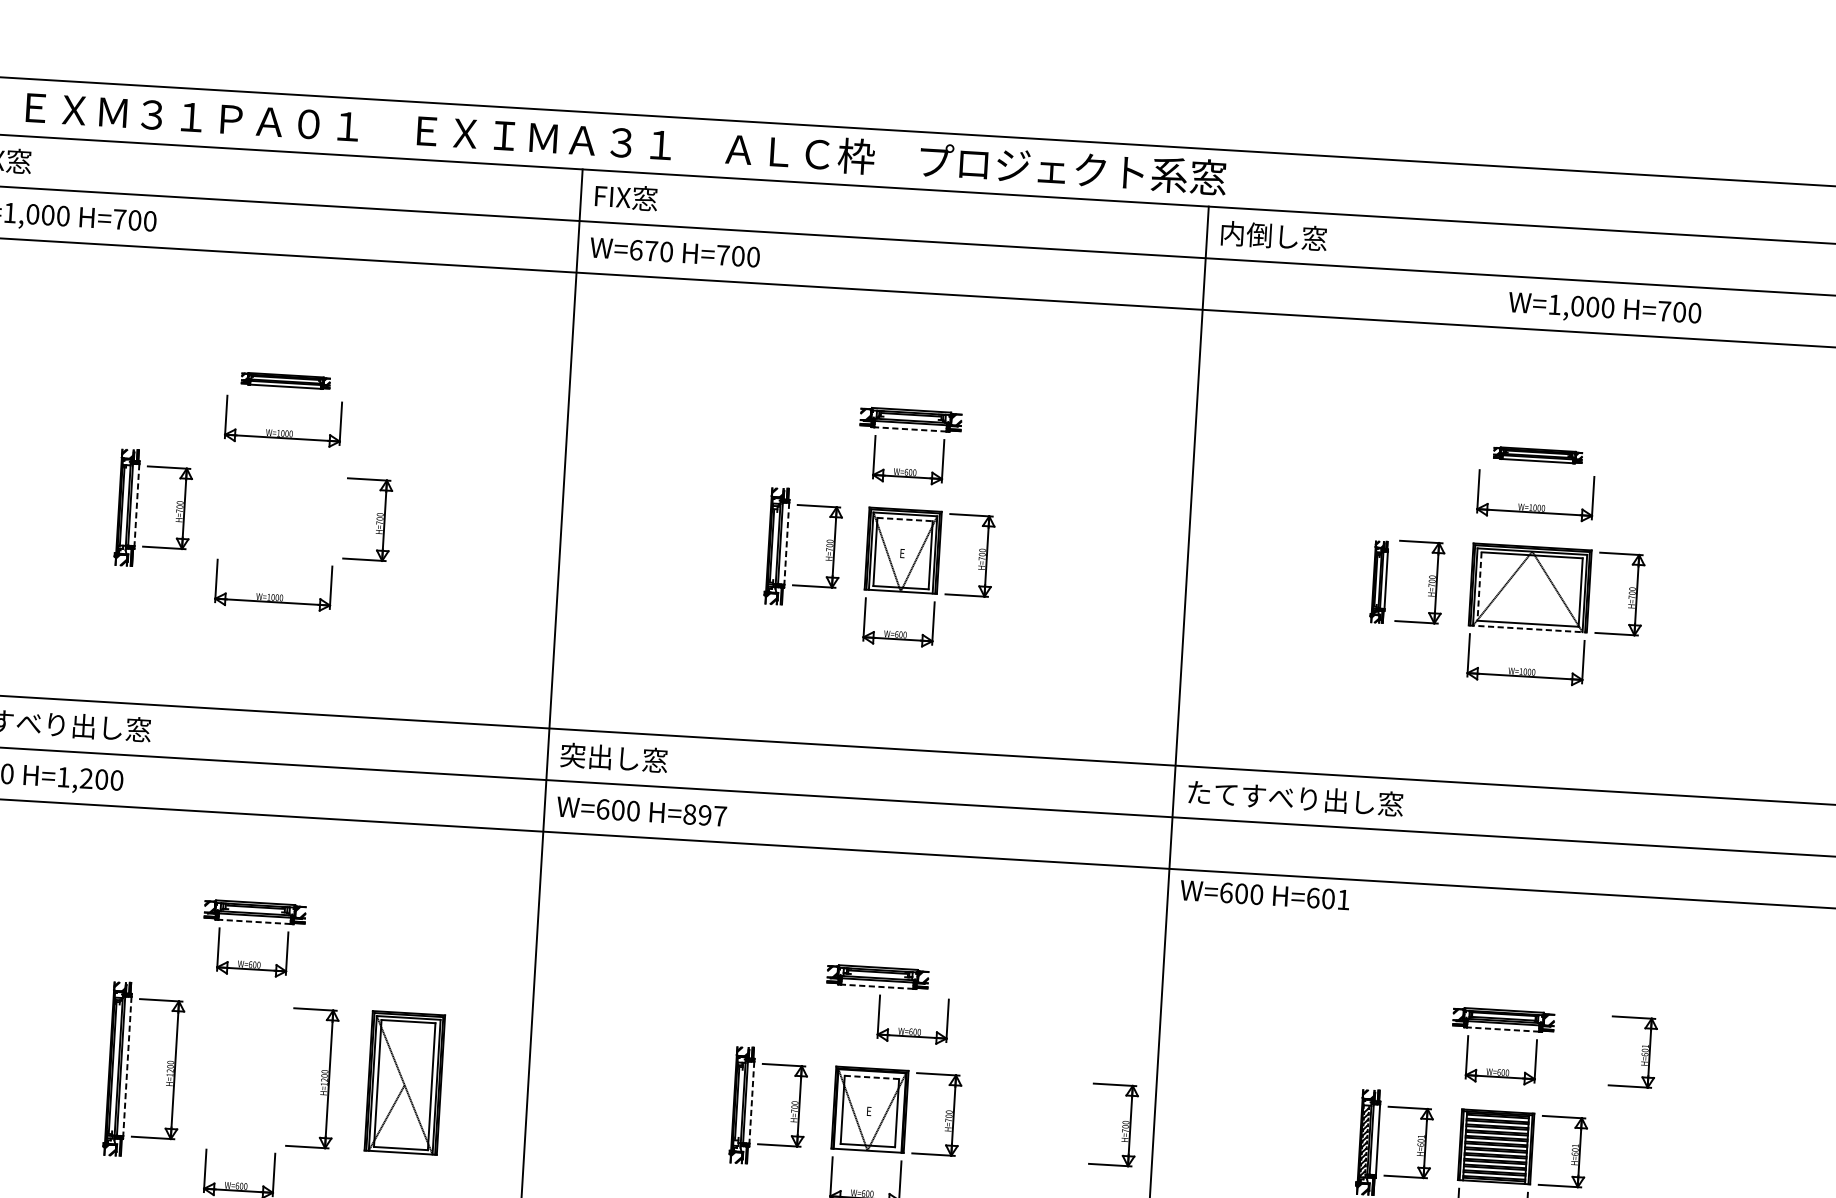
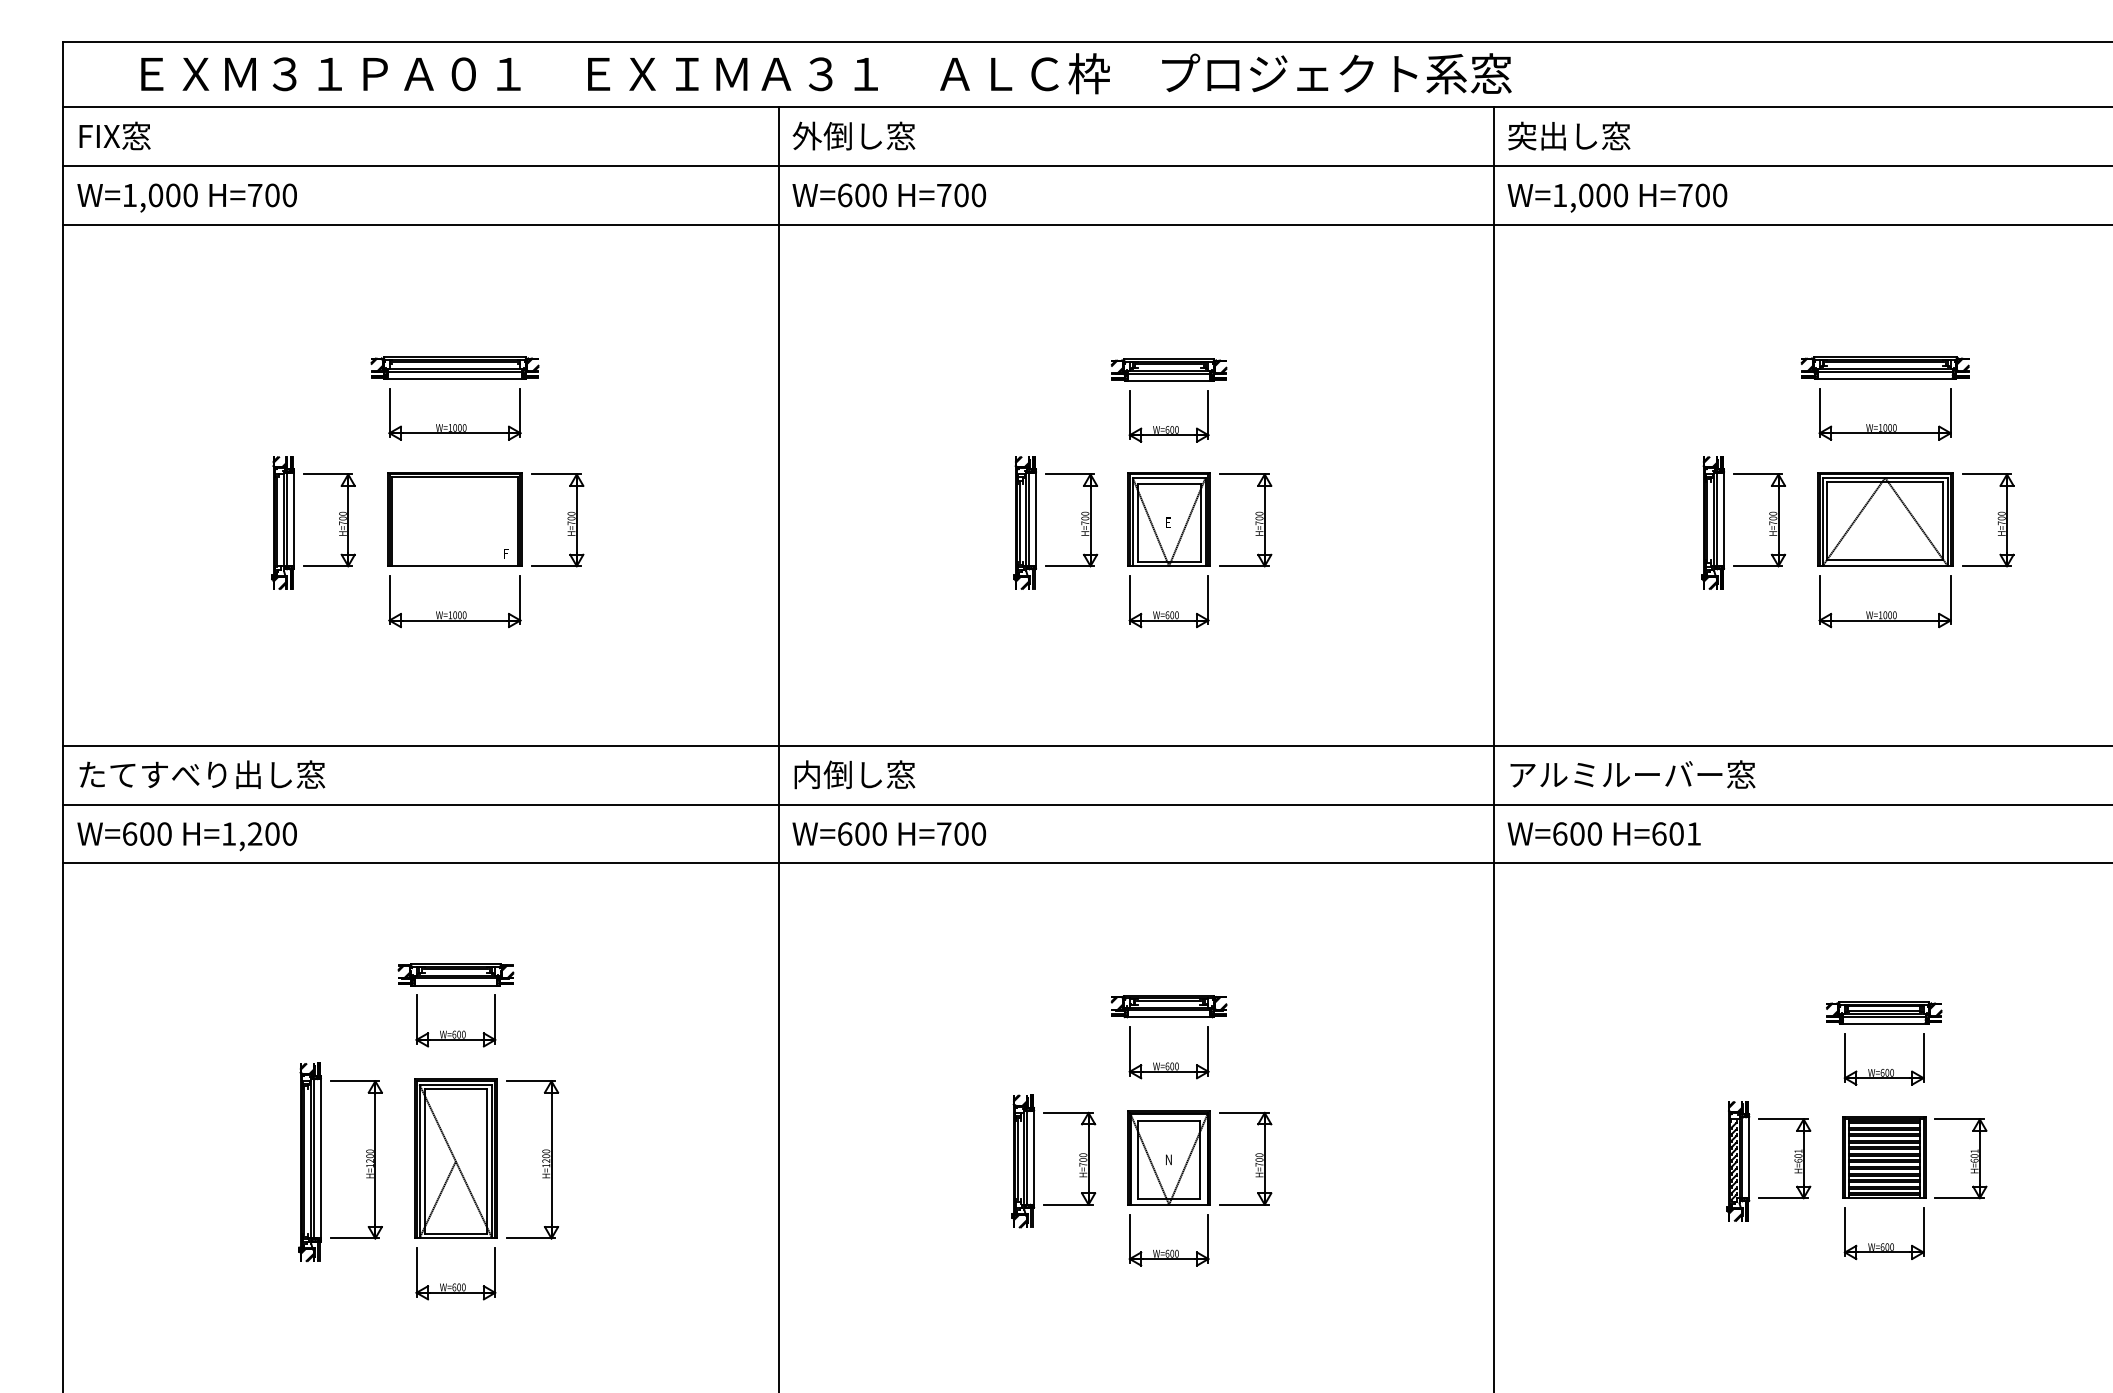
text: (646, 198) -> (853, 135), FIX窓 -> 外倒し窓
text: (1245, 234) -> (1537, 136), 内倒し窓 -> 突出し窓
text: (651, 251) -> (862, 195), W=670 -> W=600
text: (1604, 309) -> (1617, 197), moved
part: (285, 380) -> (454, 367), size x1.67
line: (909, 429) -> (1168, 380), dashed -> solid
part: (1537, 454) -> (1884, 367), size x1.67
line: (136, 505) -> (293, 519), dashed -> solid
part: (277, 513) -> (454, 519), added
line: (905, 519) -> (1169, 483), dashed -> solid
line: (787, 543) -> (1036, 519), dashed -> solid
part: (1378, 581) -> (1712, 522), size x1.43
line: (1479, 586) -> (1827, 521), dashed -> solid
line: (1527, 629) -> (1885, 566), dashed -> solid
text: (586, 756) -> (822, 774), 突出し窓 -> 内倒し窓
text: (1281, 797) -> (1616, 774), たてすべり出し窓 -> アルミルーバー窓
text: (705, 814) -> (961, 833), H=897 -> H=700
text: (1264, 894) -> (1603, 833), moved
line: (254, 921) -> (455, 985), dashed -> solid
line: (876, 986) -> (1168, 1017), dashed -> solid
part: (912, 1028) -> (1168, 1062), moved
line: (1502, 1029) -> (1883, 1023), dashed -> solid
part: (1641, 1053) -> (2043, 1041), removed
line: (127, 1066) -> (321, 1158), dashed -> solid
line: (872, 1077) -> (1169, 1120), dashed -> solid
part: (404, 1082) -> (455, 1158), moved
line: (752, 1102) -> (1034, 1157), dashed -> solid
text: (869, 1111) -> (1168, 1159), E -> N
part: (1122, 1126) -> (1457, 1159), removed

